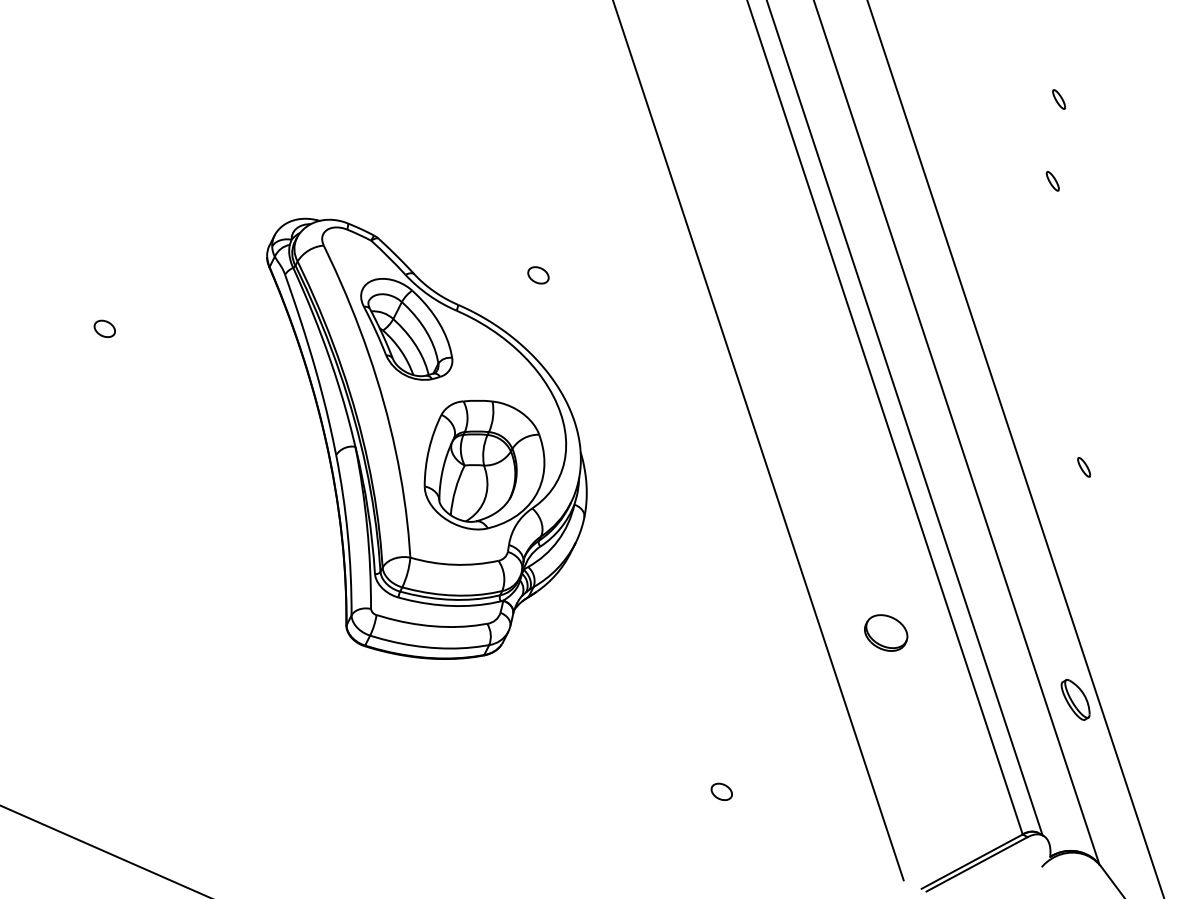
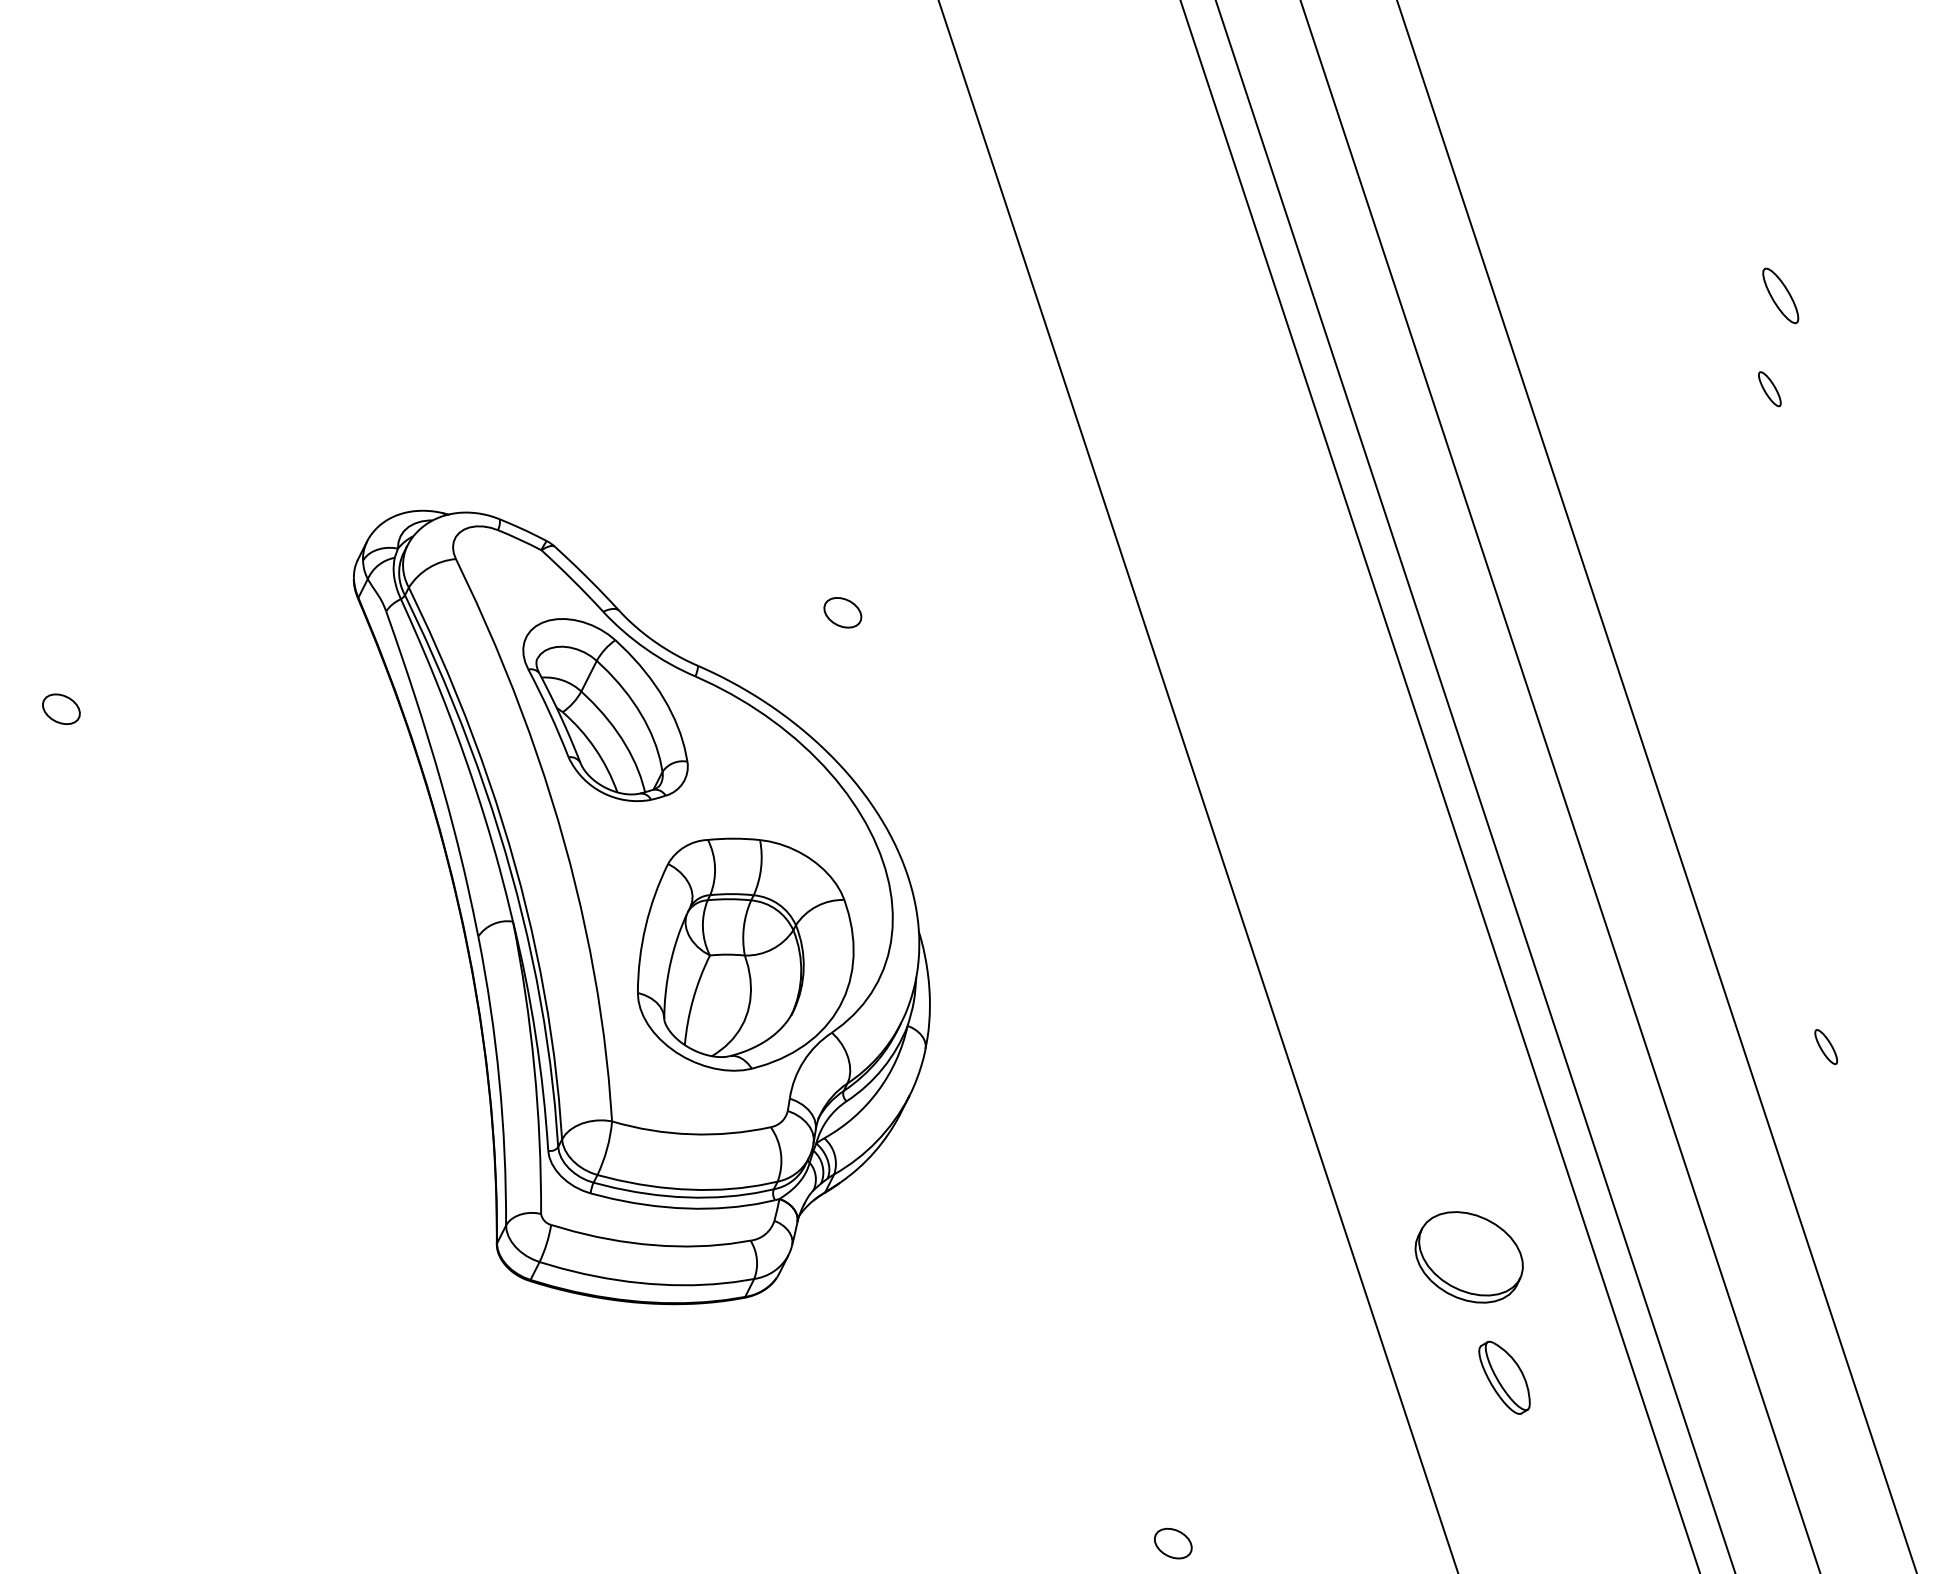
part: (1059, 99) -> (1781, 295), size x1.6
part: (1052, 181) -> (1769, 389), moved
part: (1084, 467) -> (1826, 1047), moved
part: (886, 632) -> (1470, 1256), size x1.4
part: (1075, 699) -> (1504, 1377), moved

